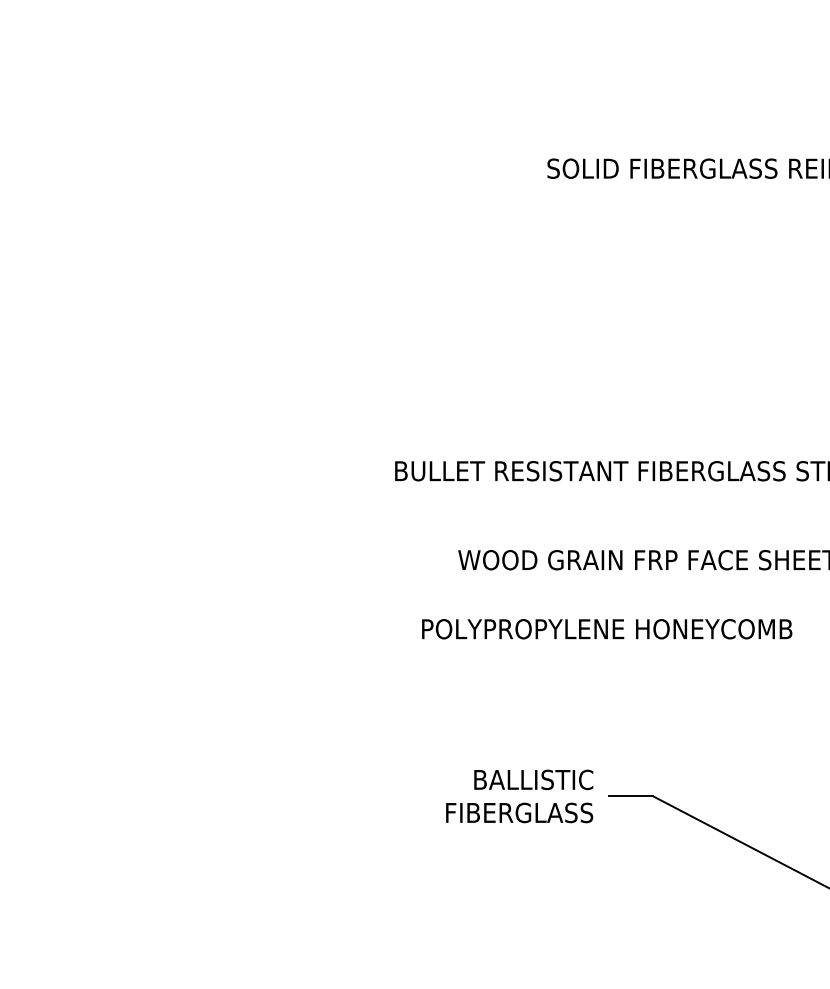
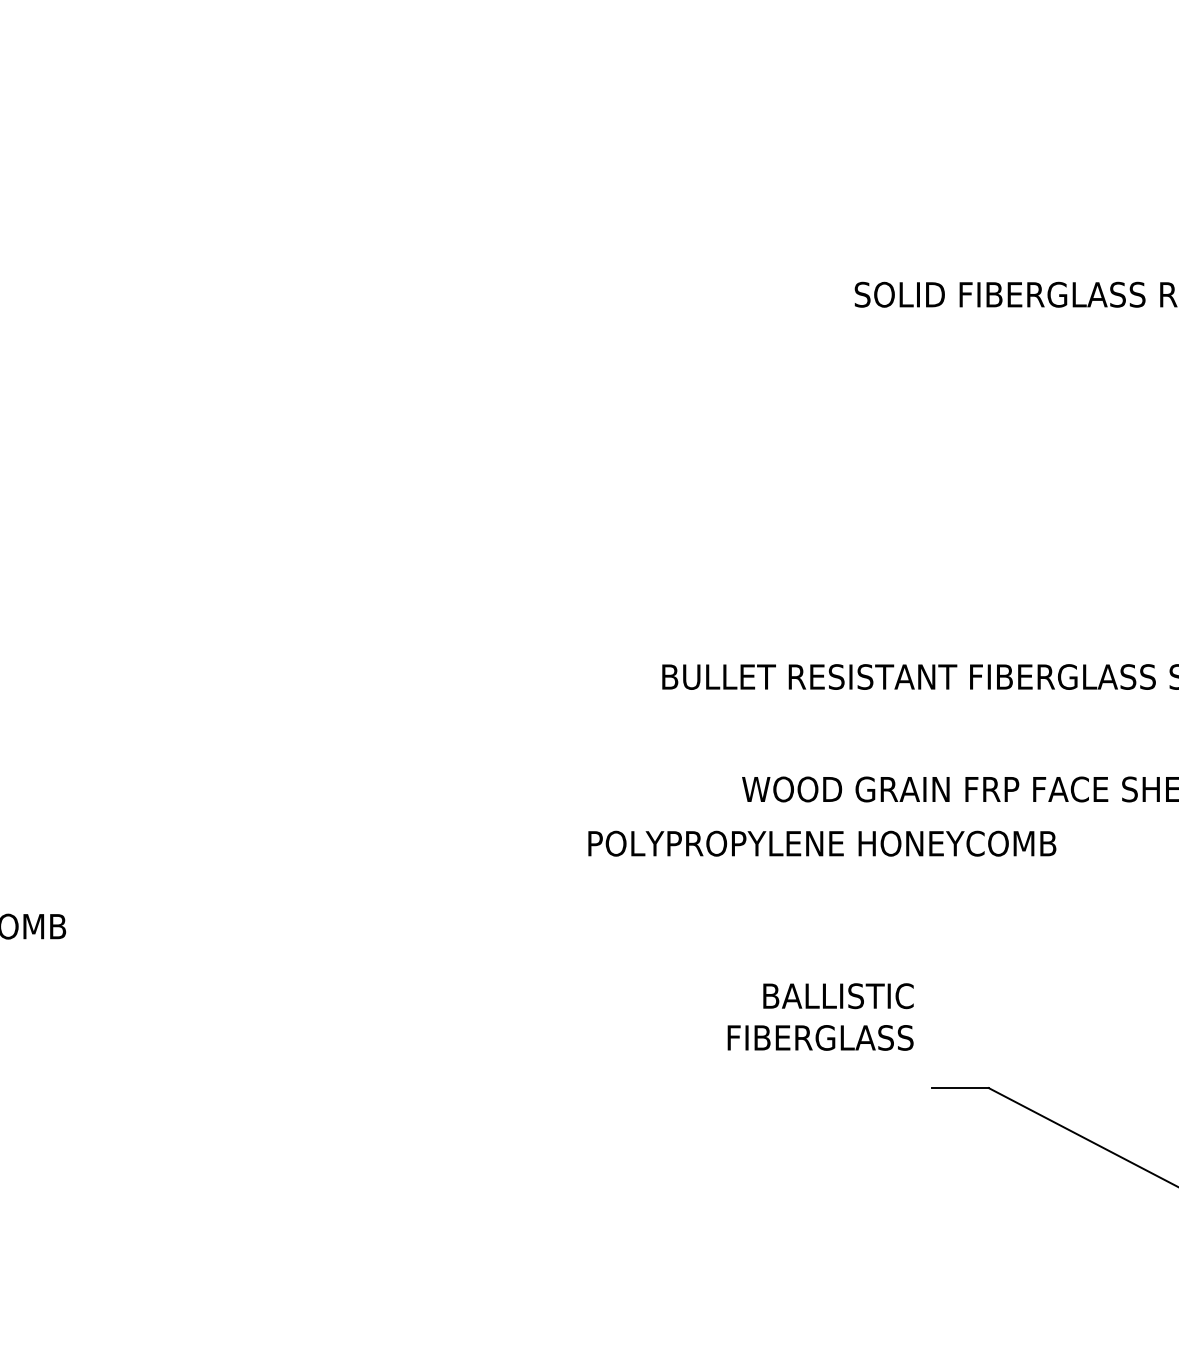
text: (607, 629) -> (822, 843), moved
text: (519, 796) -> (820, 1016), moved

